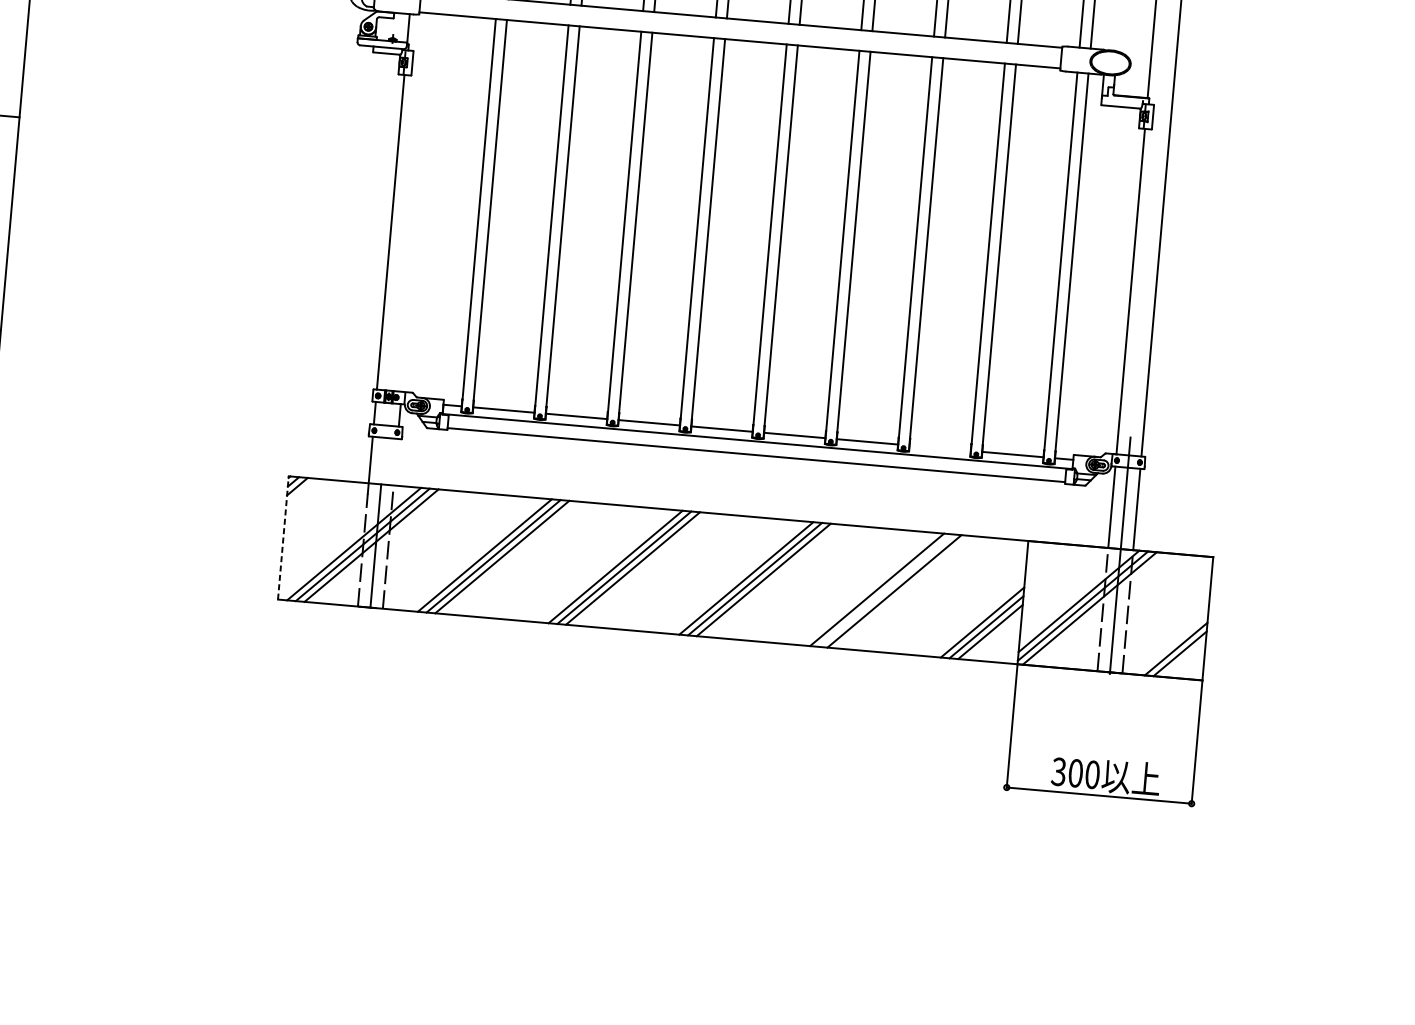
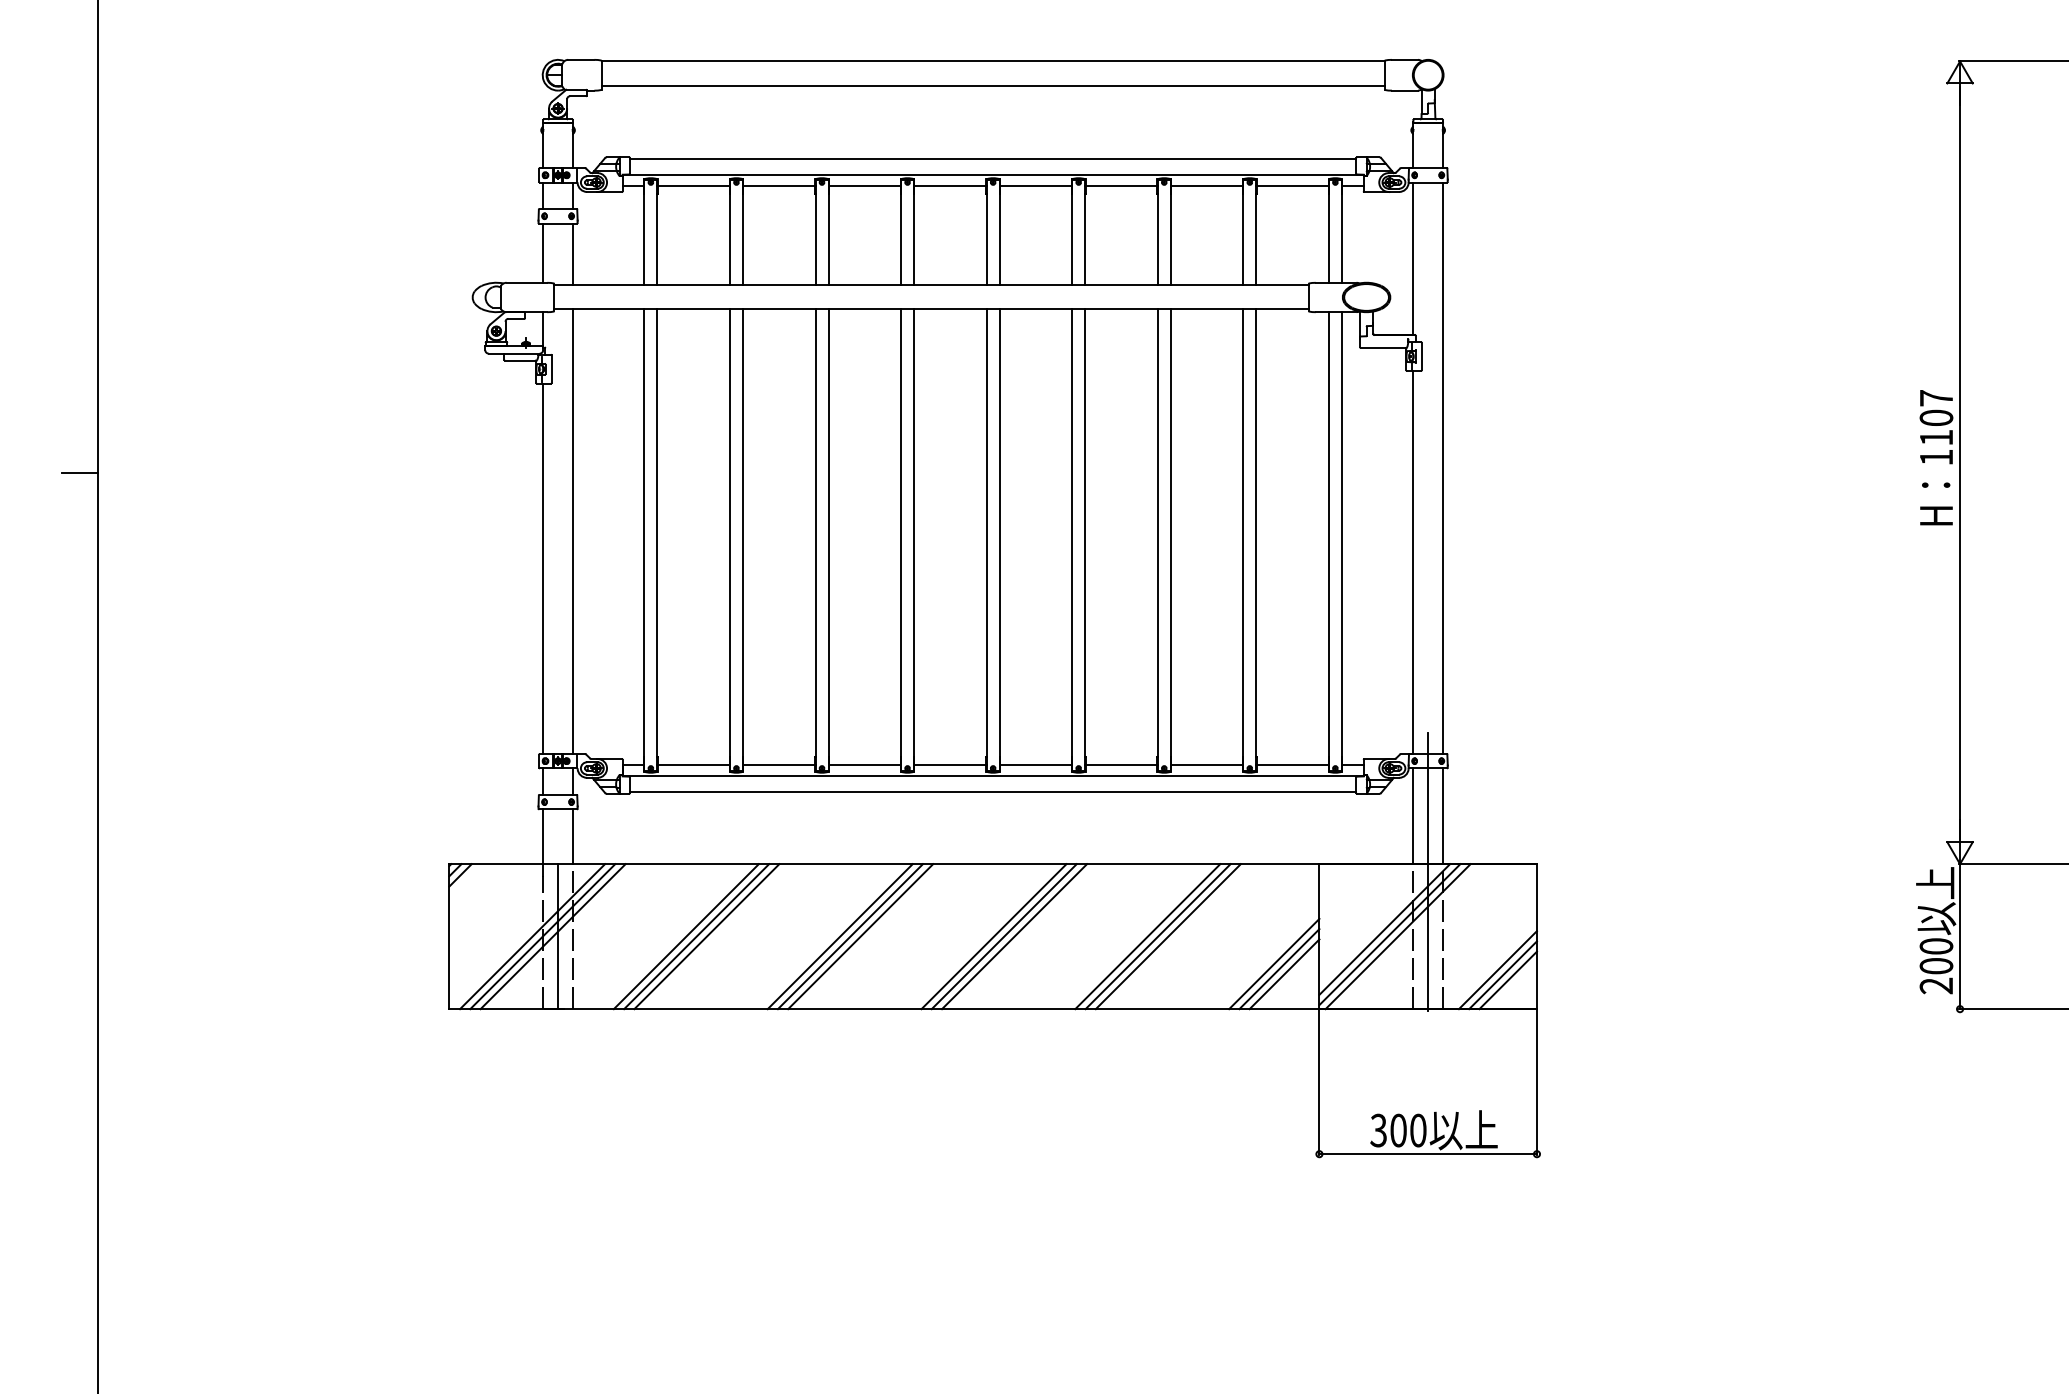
line: (418, 202) -> (572, 531), added
line: (939, 447) -> (1206, 764), added
line: (395, 461) -> (572, 836), added
line: (283, 537) -> (449, 936), dashed -> solid
line: (885, 590) -> (1157, 936), added
line: (1171, 644) -> (1497, 970), added

